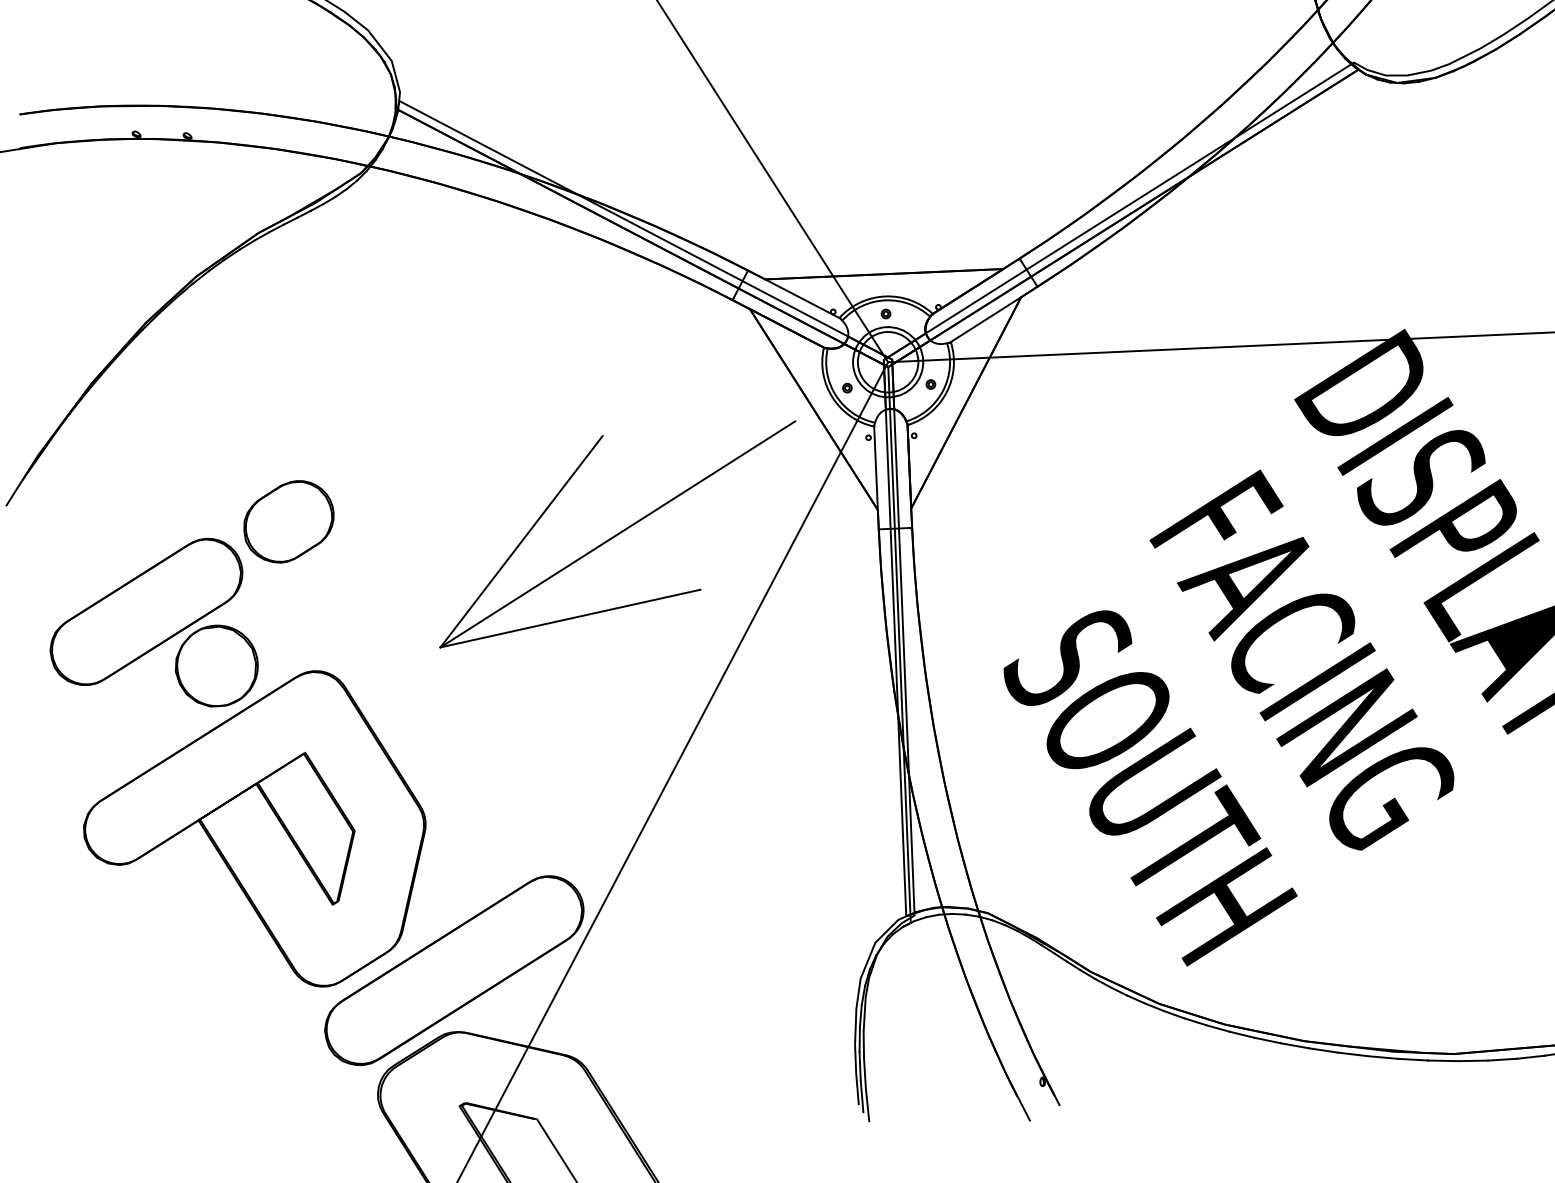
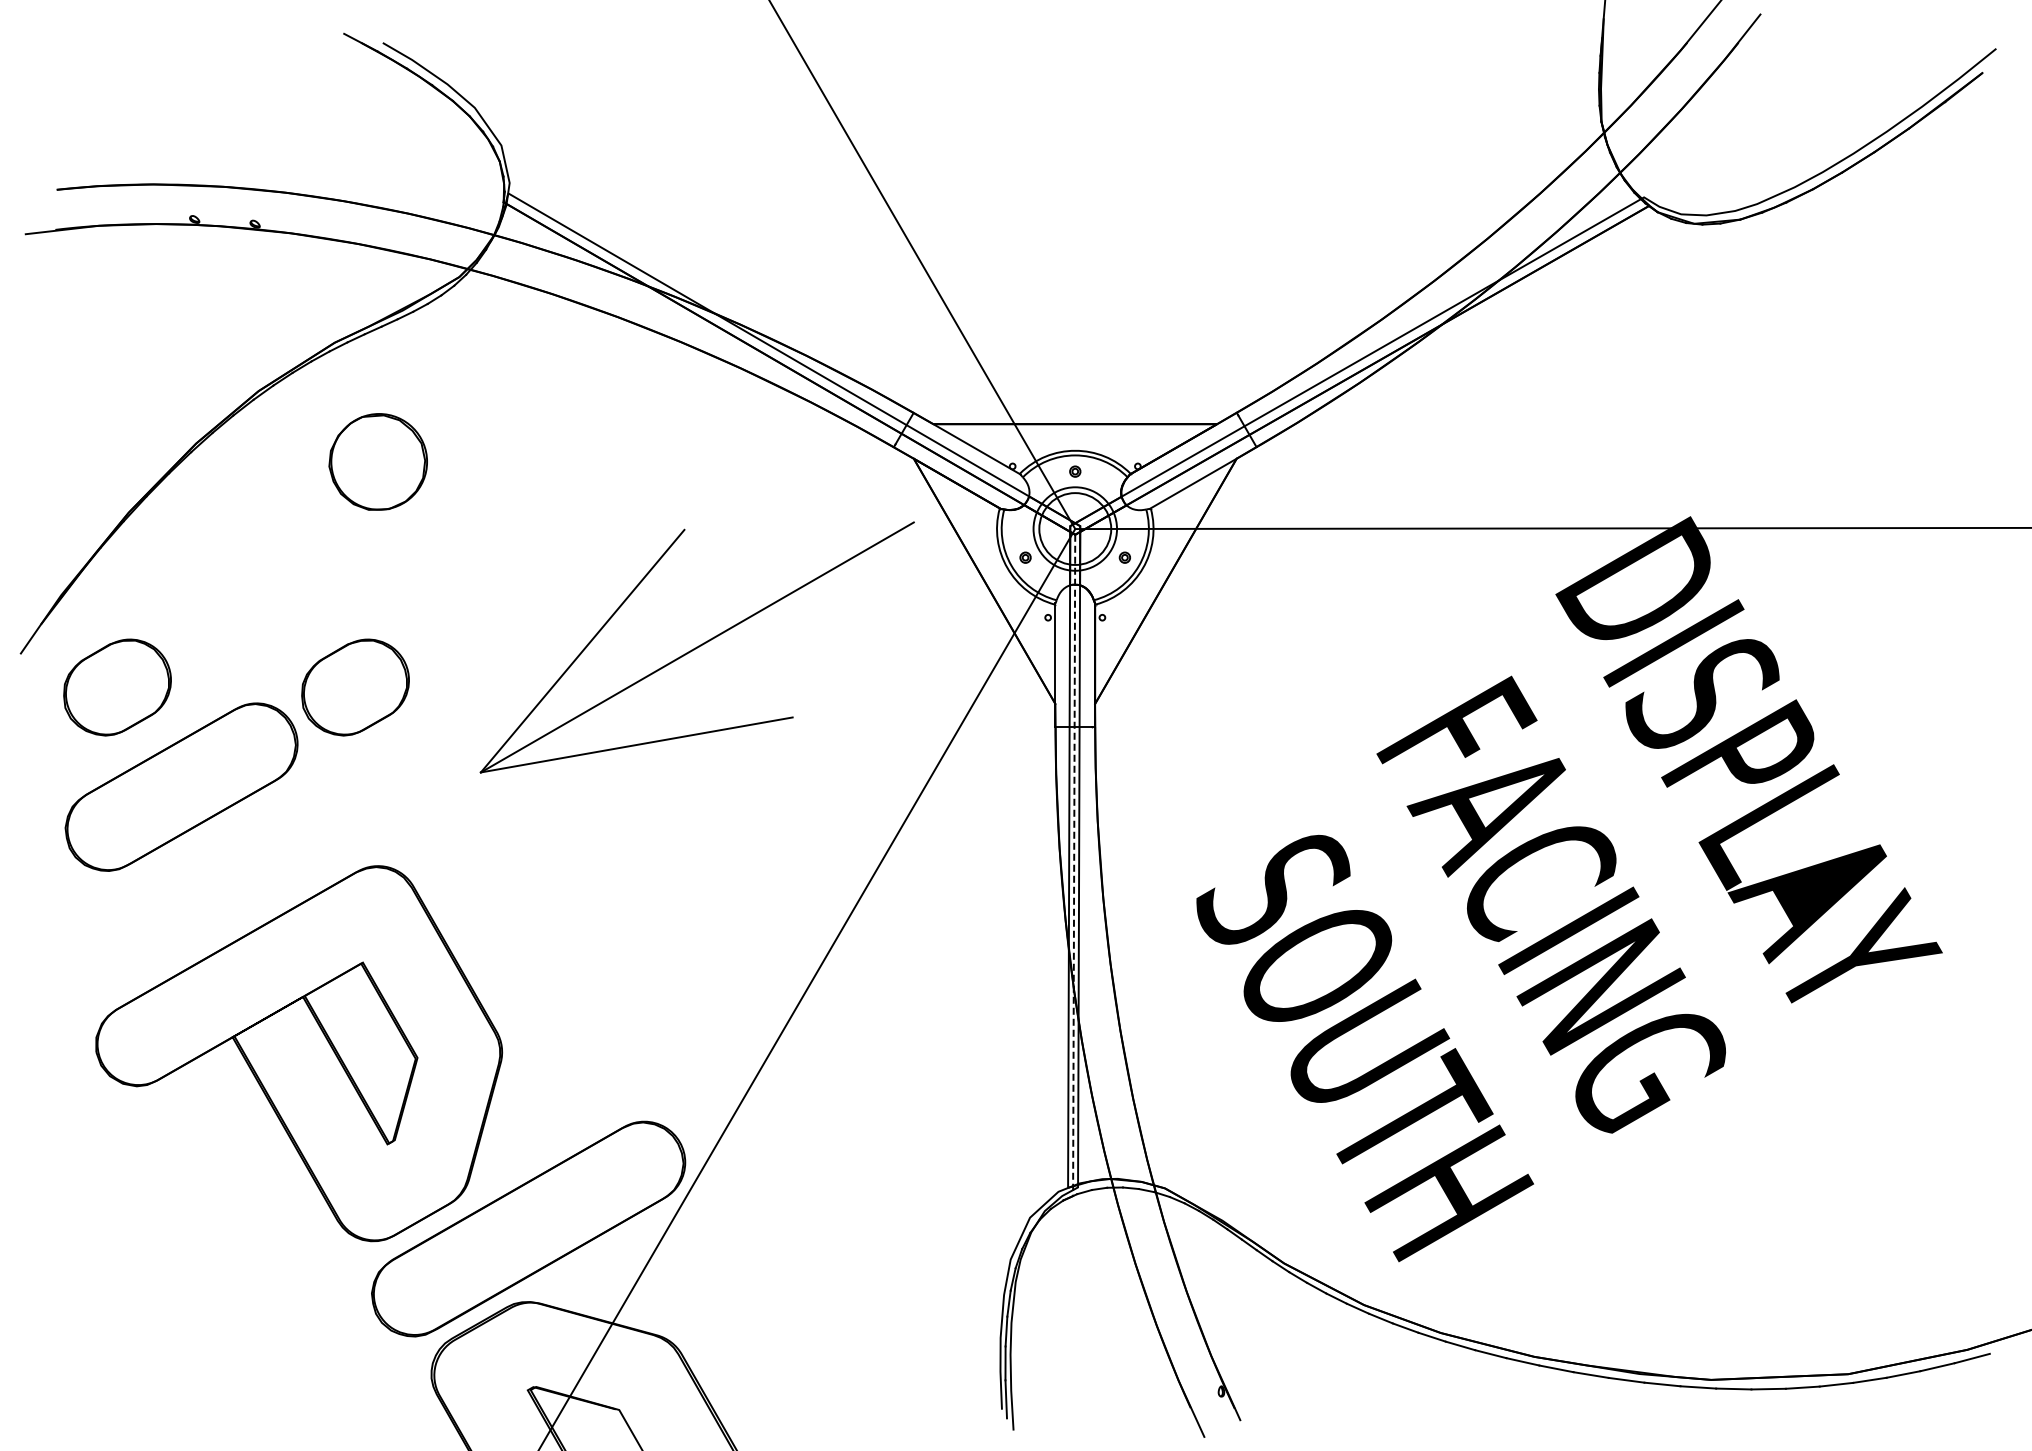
part: (88, 530) -> (117, 687), added
part: (617, 534) -> (696, 647), moved
line: (899, 645) -> (1074, 865), solid -> dashed
part: (216, 665) -> (377, 461), moved

